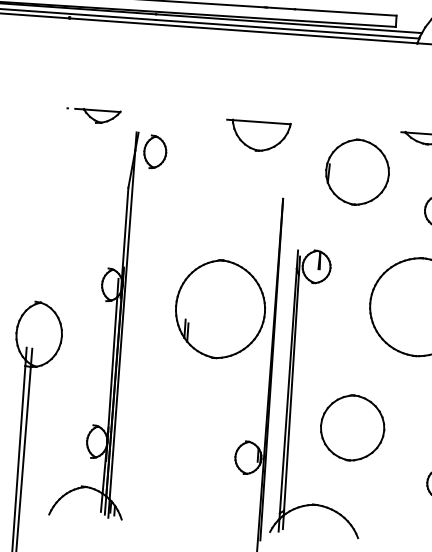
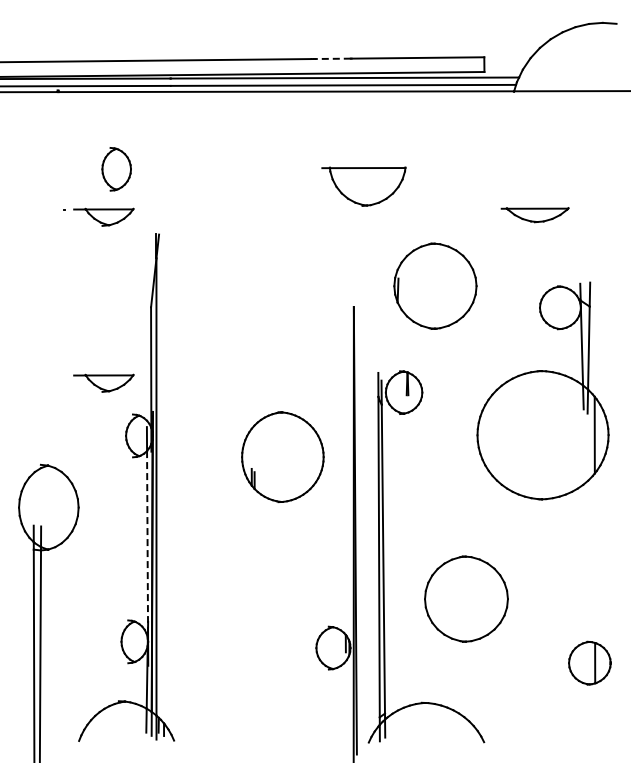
line: (280, 8) -> (332, 58), solid -> dashed
part: (257, 136) -> (363, 186), moved
part: (155, 152) -> (116, 169), moved
part: (357, 171) -> (435, 285), moved
part: (87, 242) -> (103, 382), added
part: (220, 309) -> (282, 457), size x0.7
line: (112, 364) -> (147, 539), solid -> dashed

